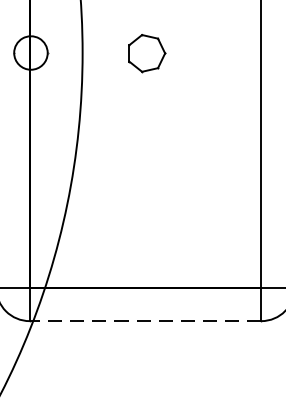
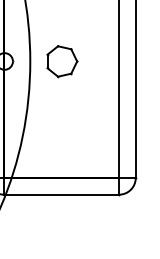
part: (147, 53) -> (62, 61), size x1.67
line: (147, 320) -> (62, 194), dashed -> solid

